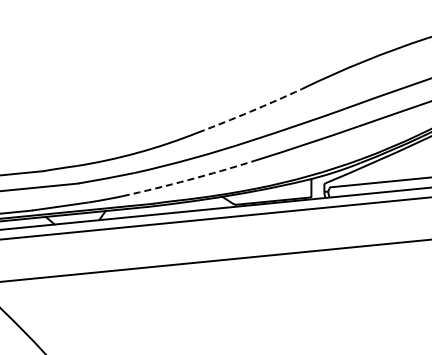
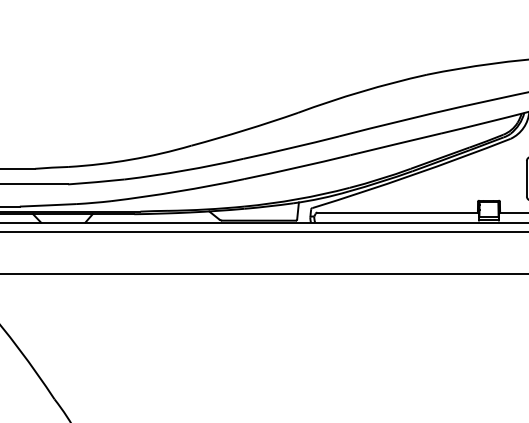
arc: (250, 112) -> (245, 130), dashed -> solid
arc: (188, 179) -> (177, 191), dashed -> solid

